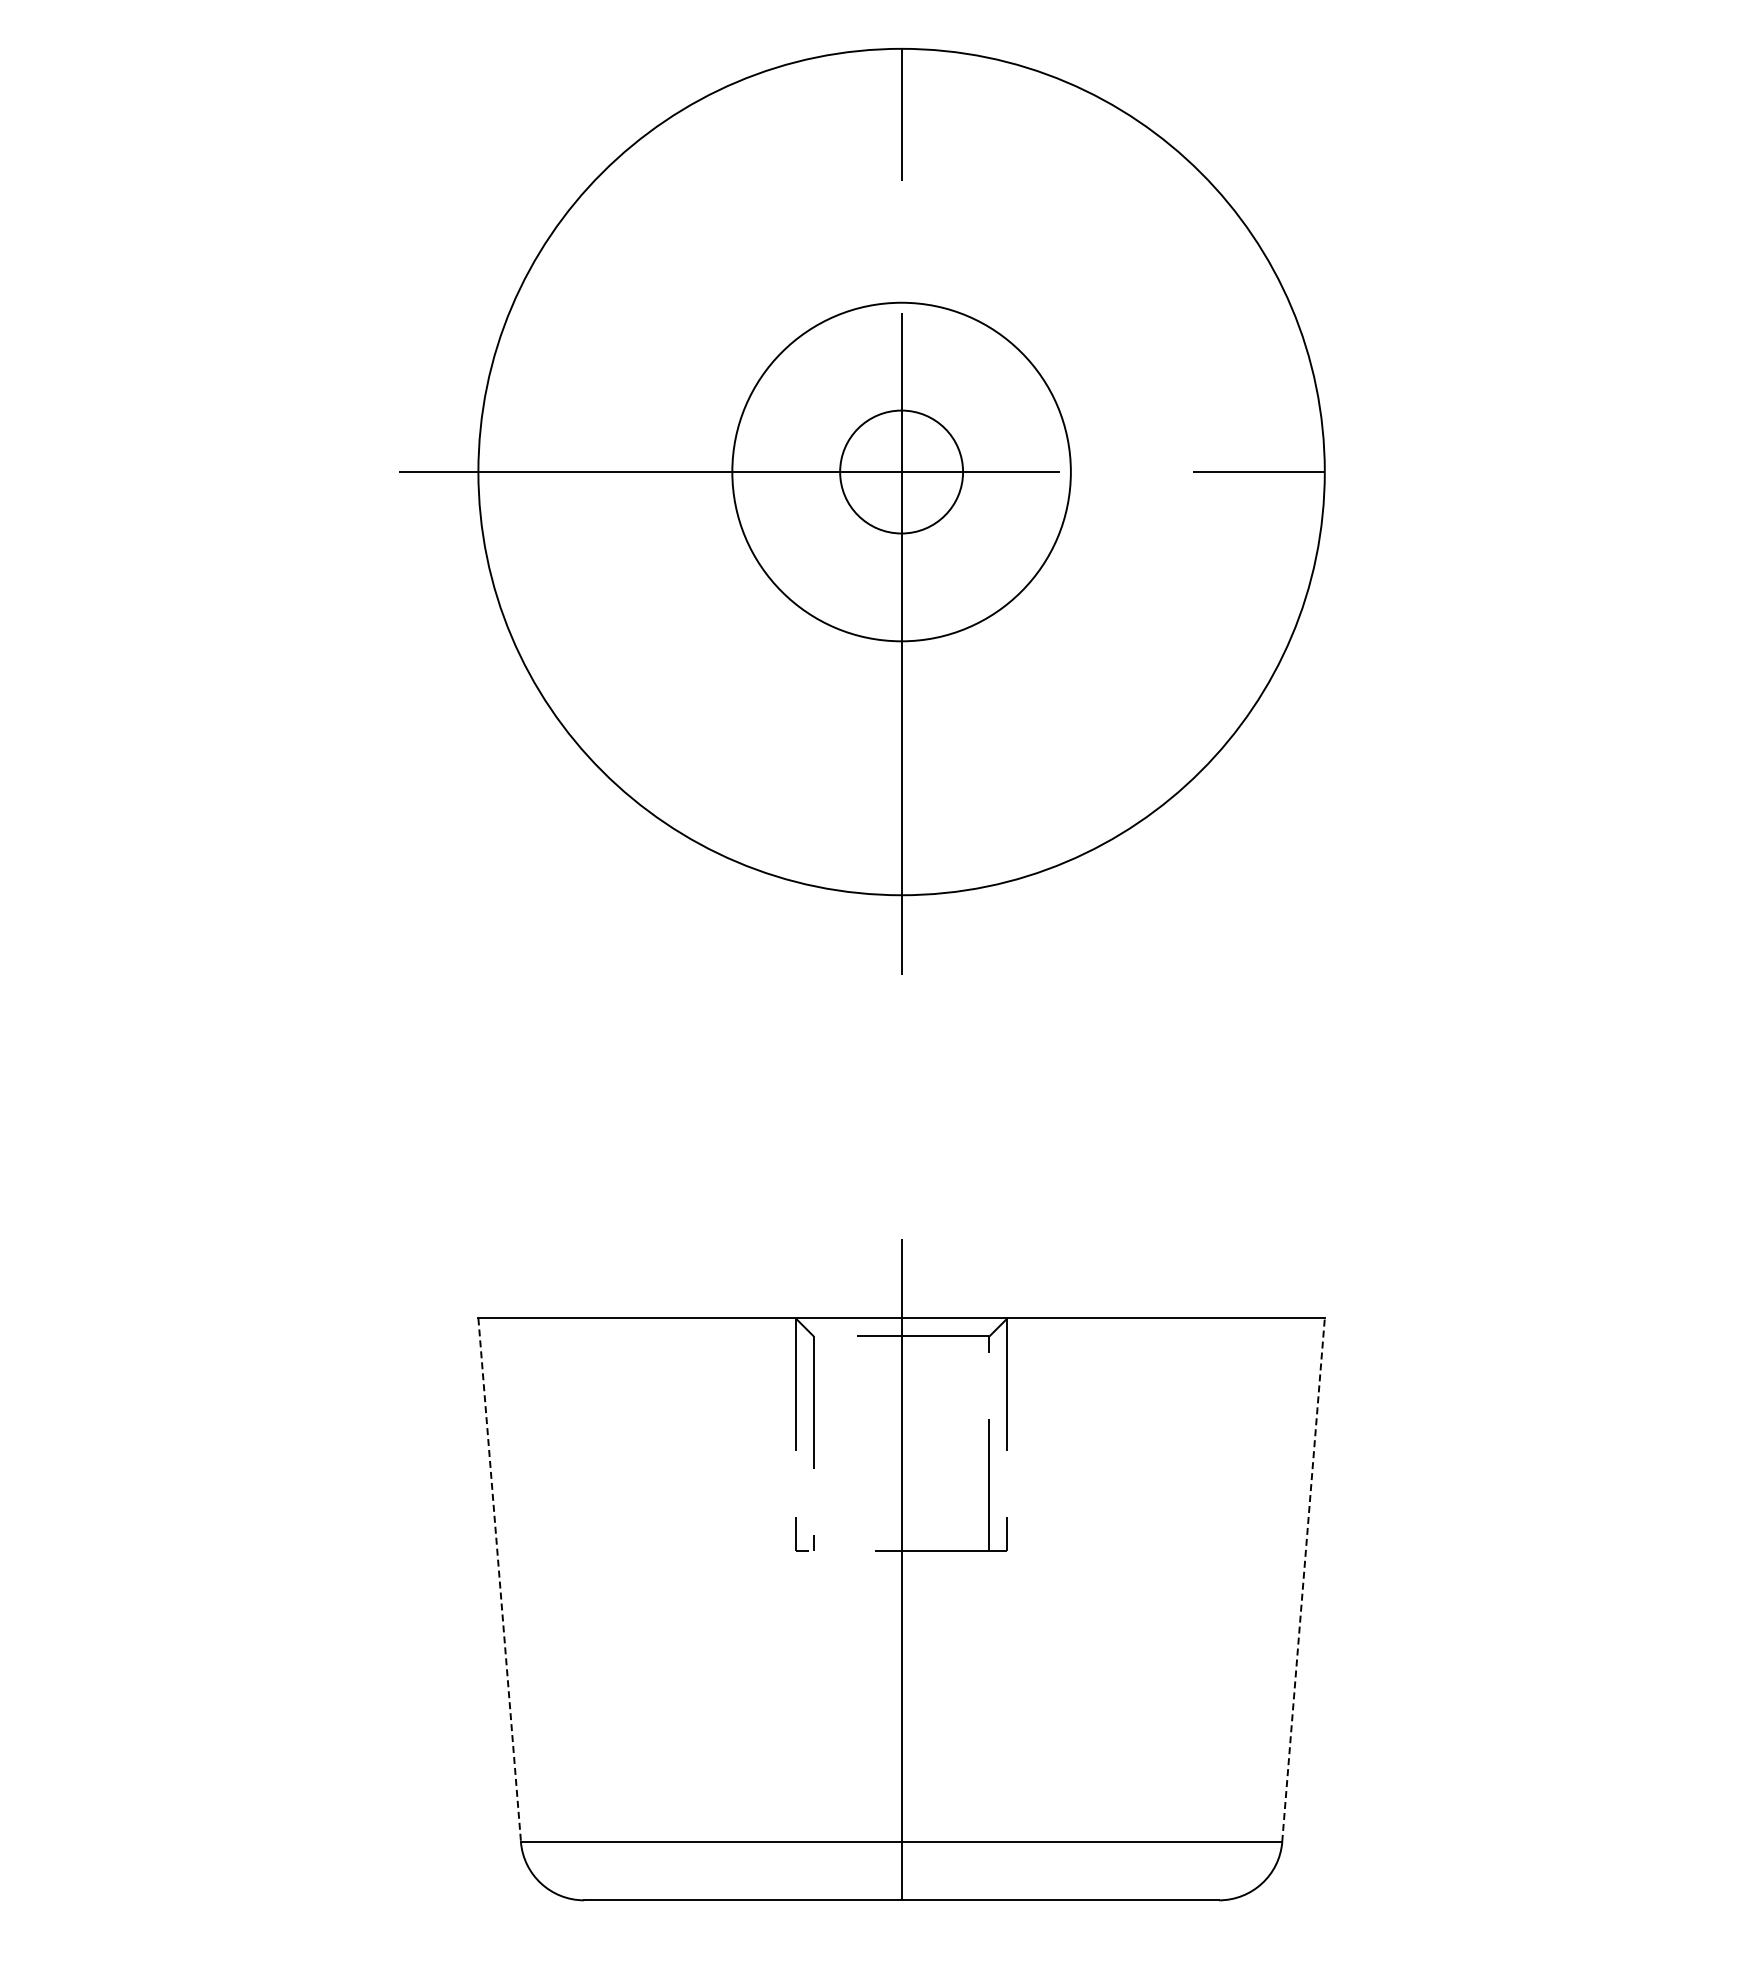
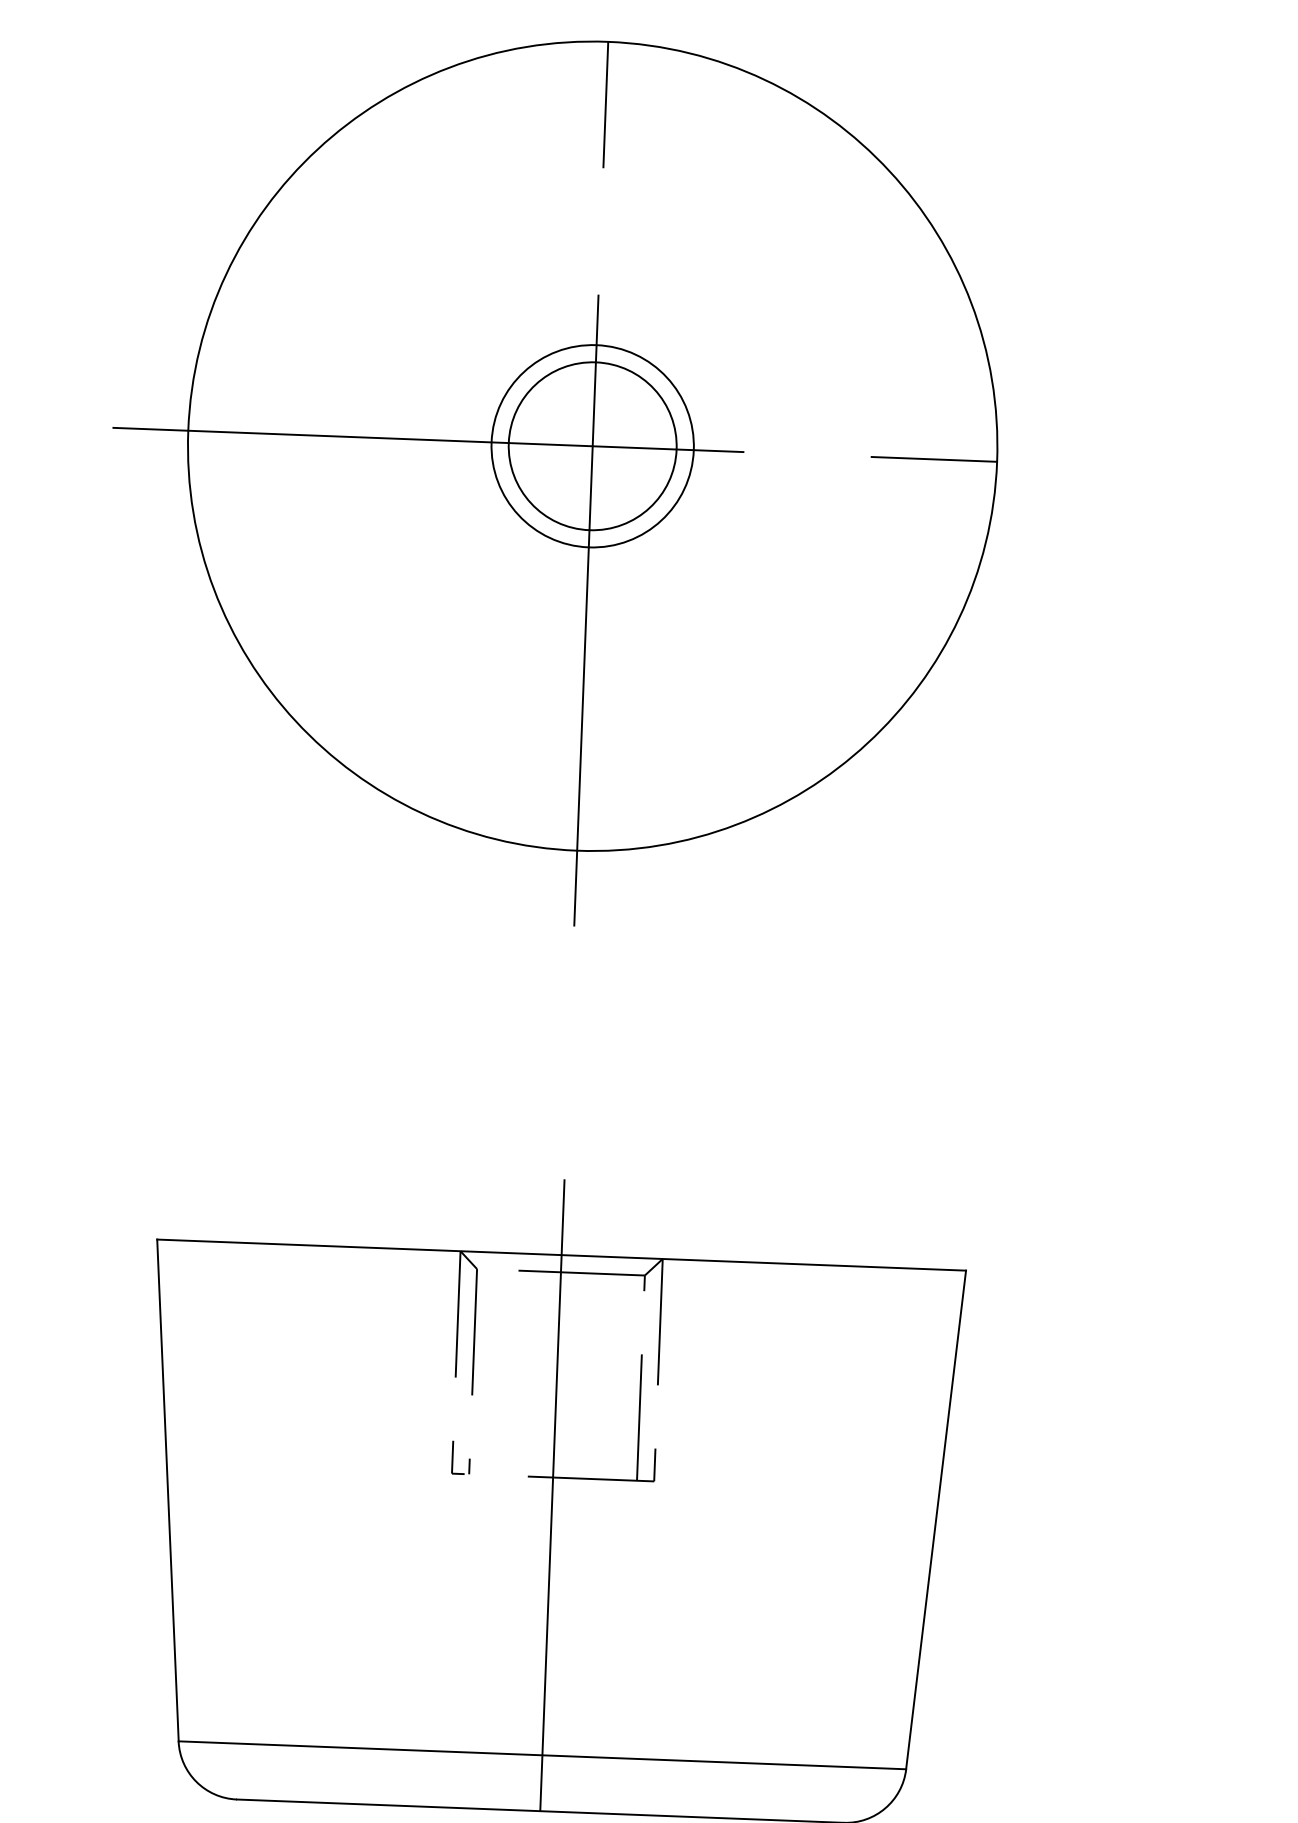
circle: (901, 471) -> (592, 445), size x0.62
circle: (901, 471) -> (592, 445), size x1.43
line: (499, 1580) -> (167, 1490), dashed -> solid
line: (1303, 1580) -> (936, 1520), dashed -> solid

